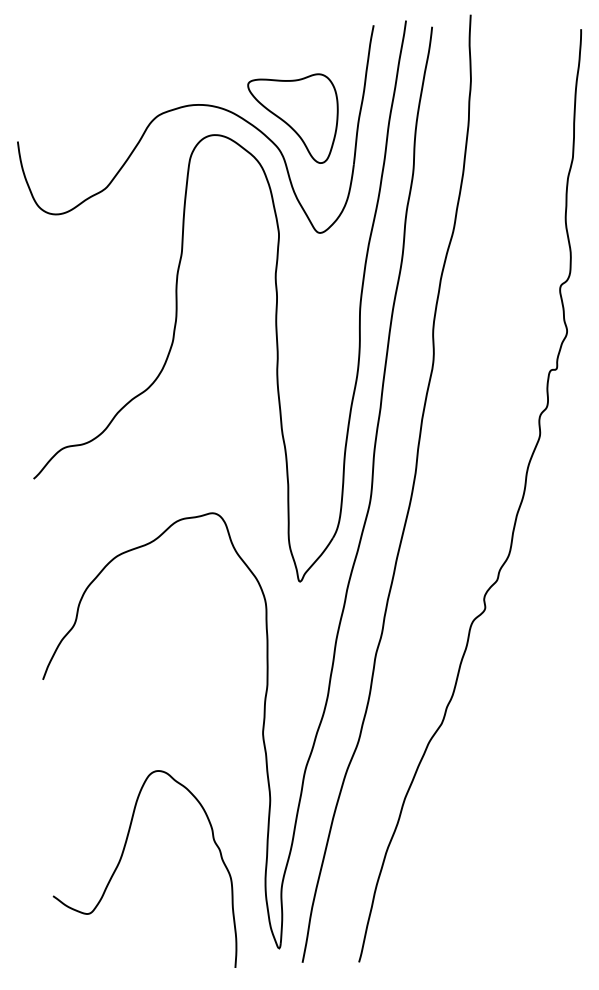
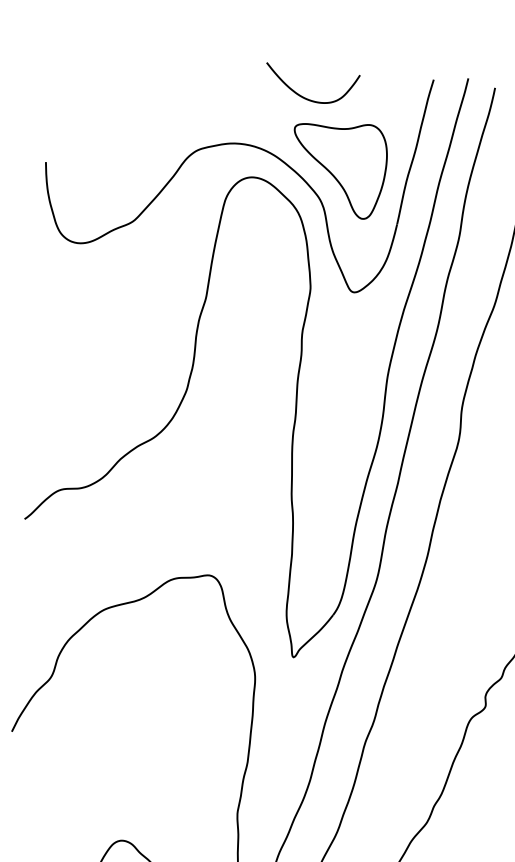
curve: (254, 54) -> (304, 97), added

